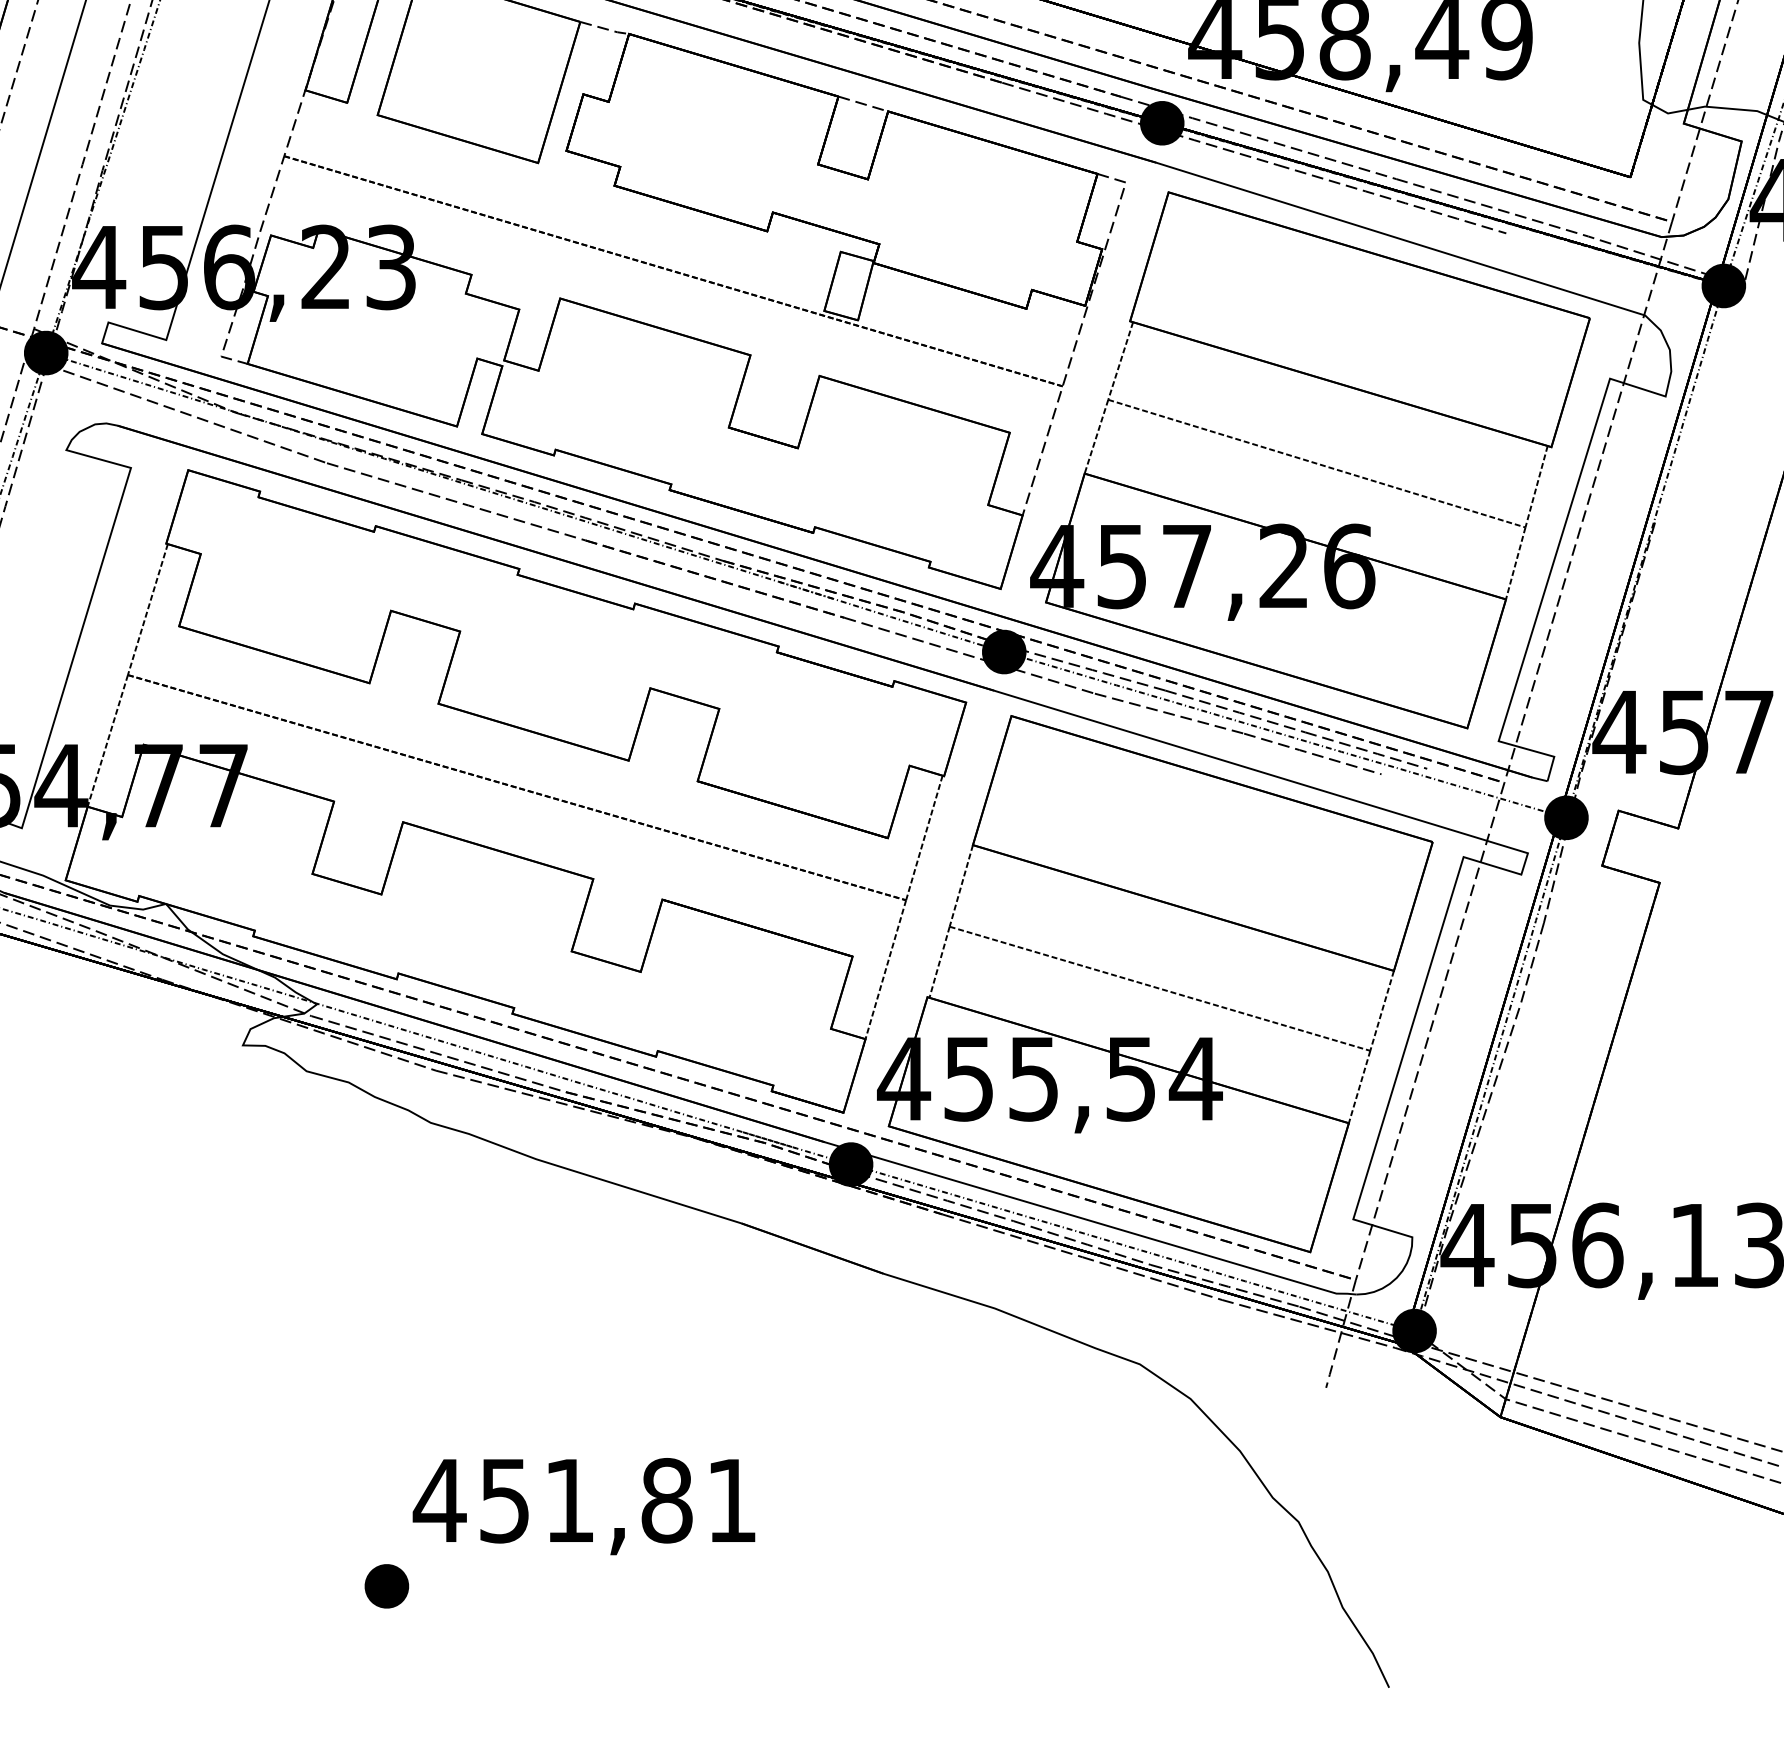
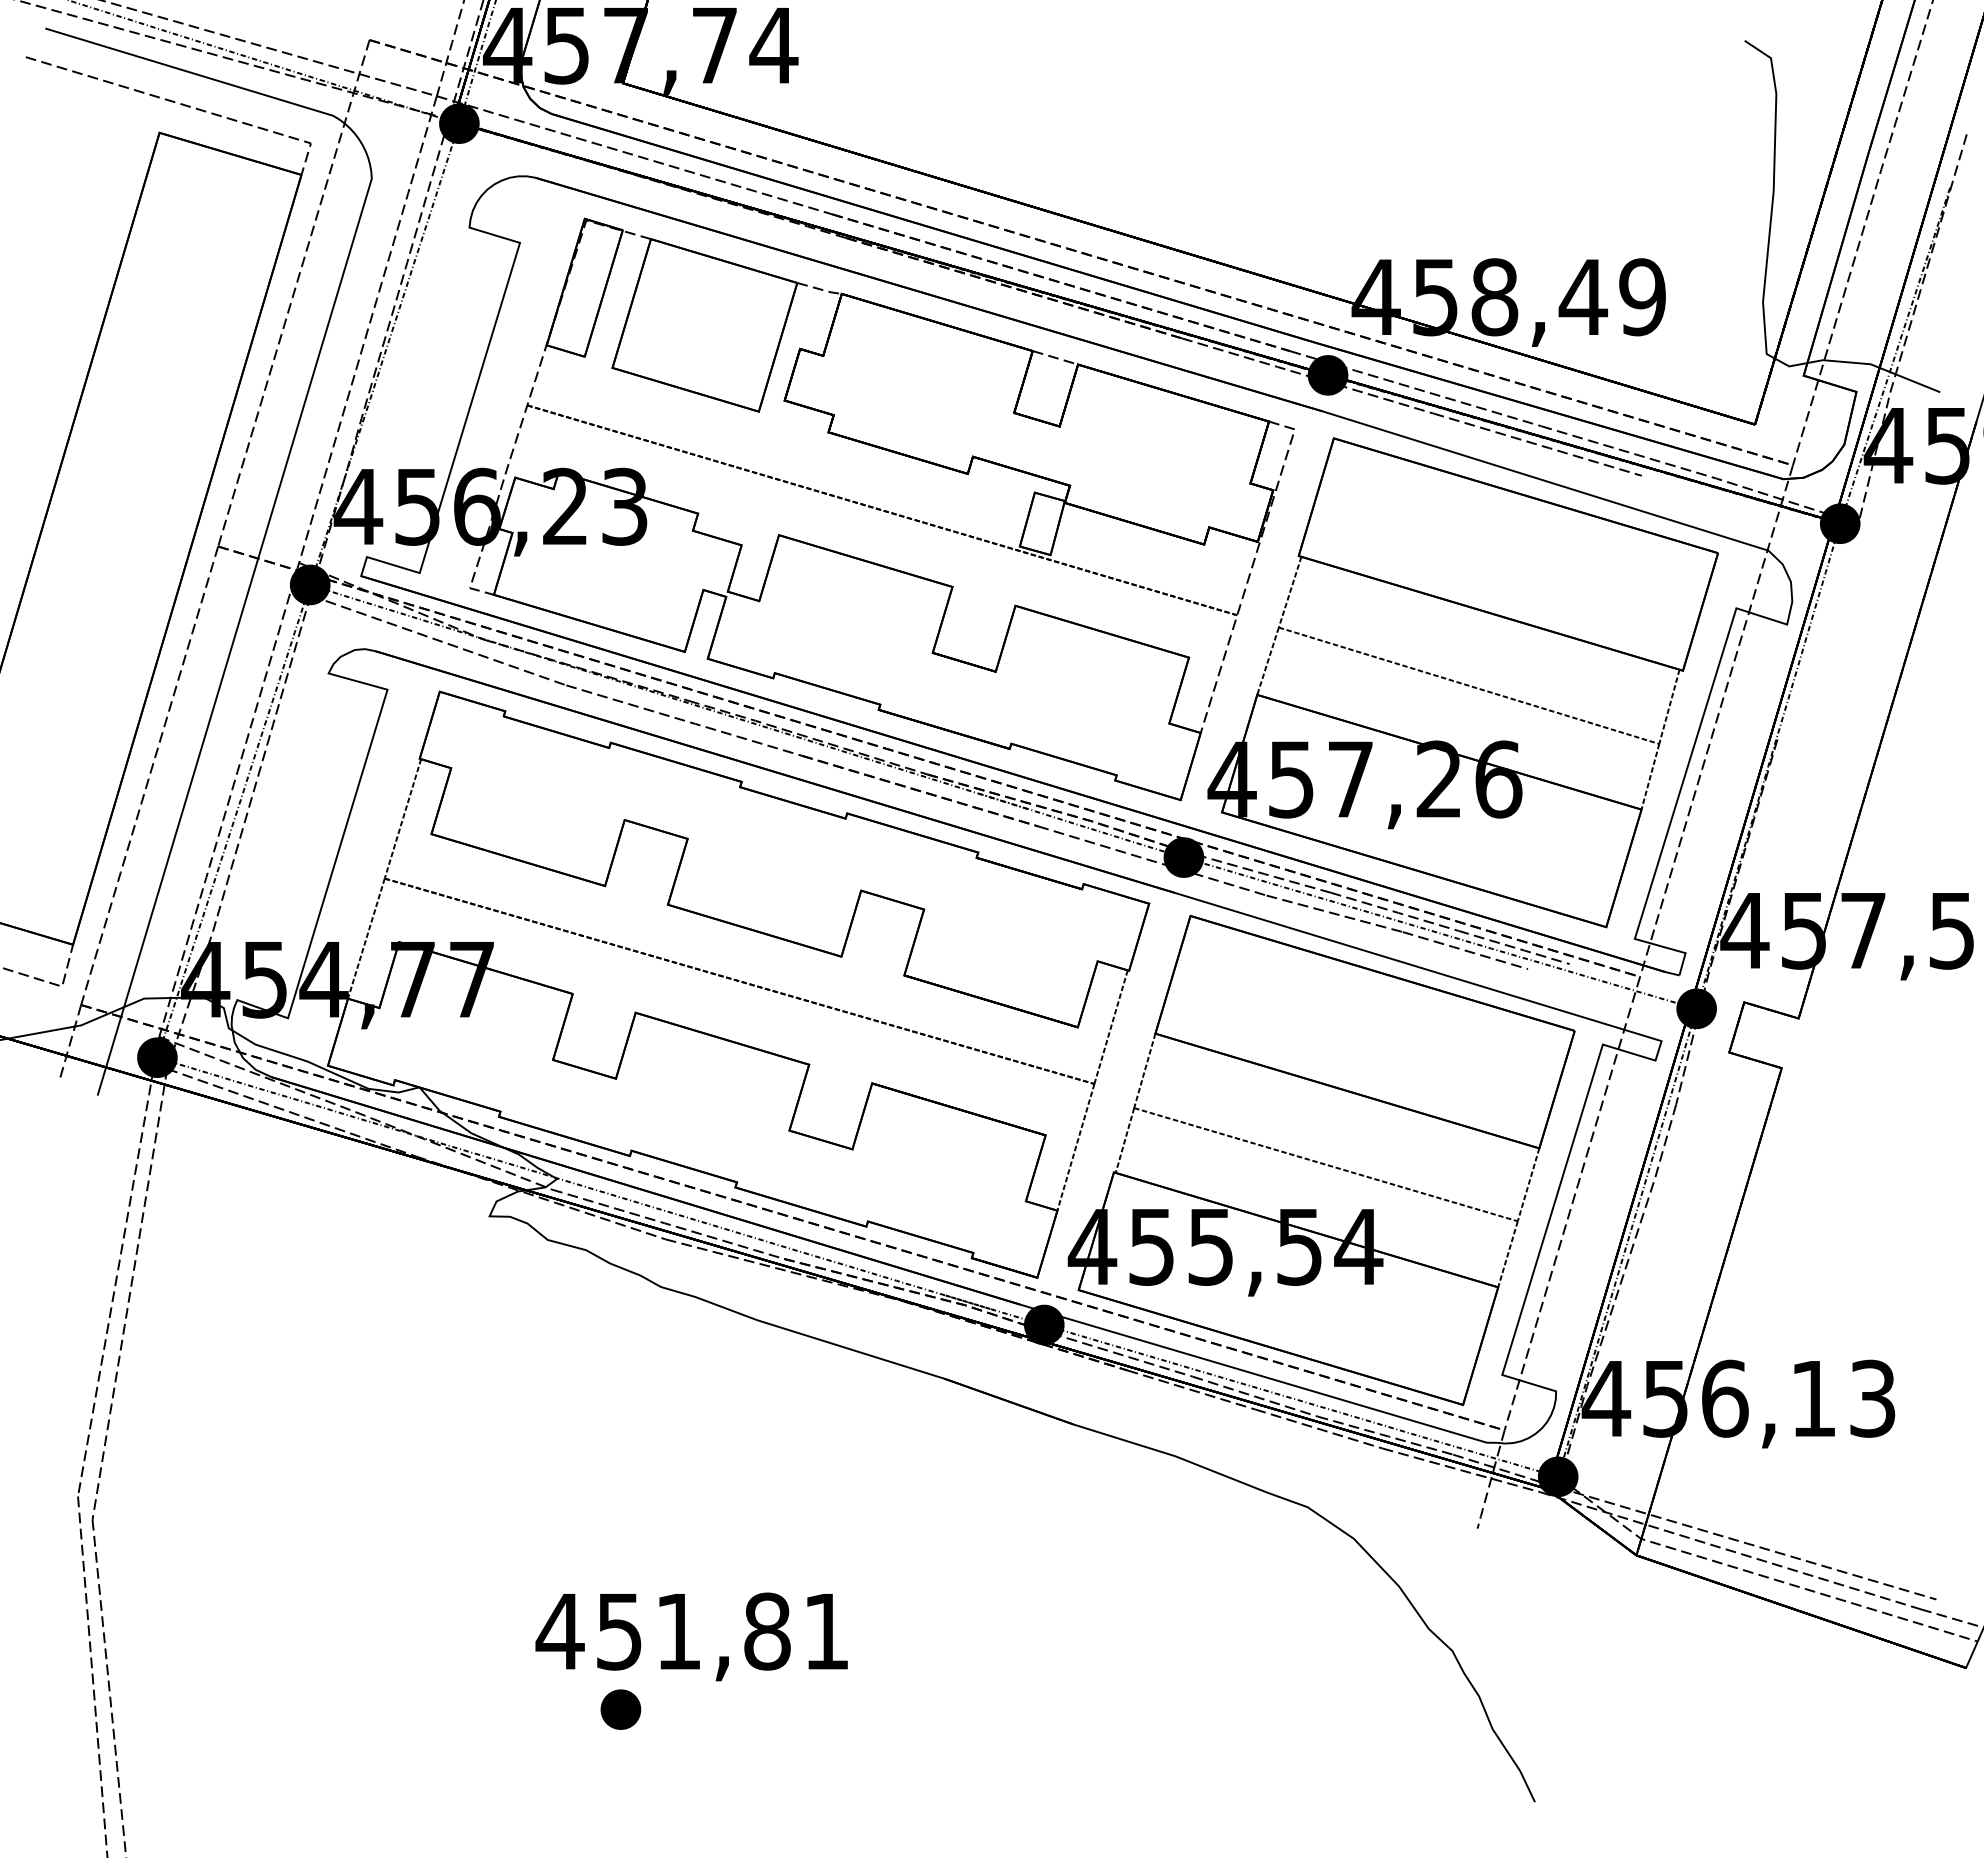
text: (583, 1506) -> (691, 1636), moved

